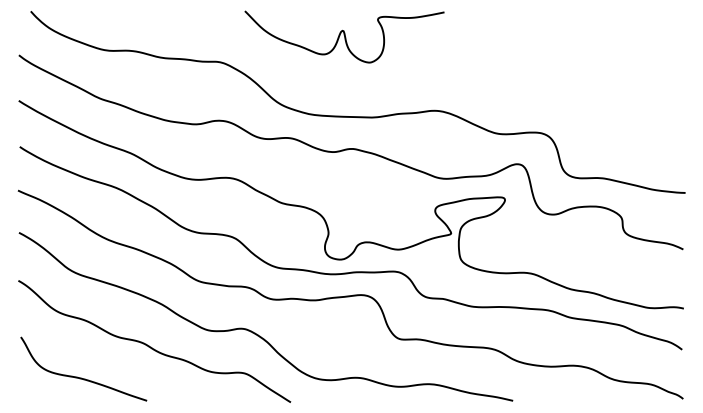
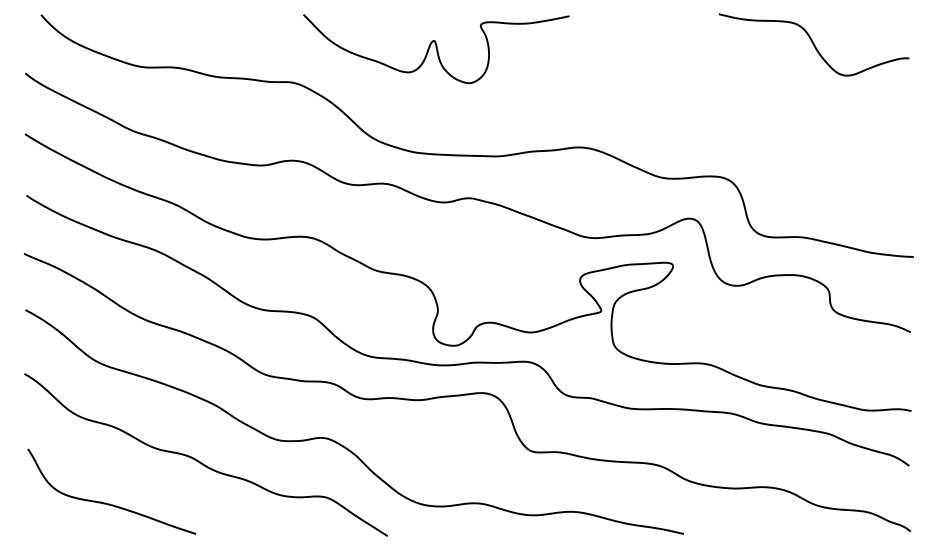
curve: (610, 33) -> (813, 44), added
curve: (344, 37) -> (436, 49), moved

